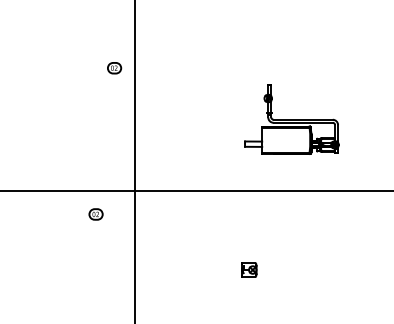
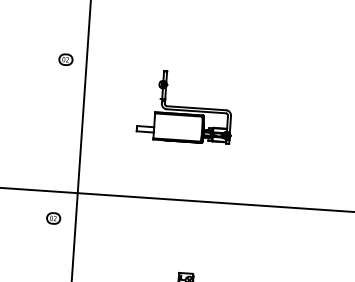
part: (114, 68) -> (65, 60), moved
part: (291, 119) -> (184, 107), moved
part: (95, 214) -> (53, 218), moved

